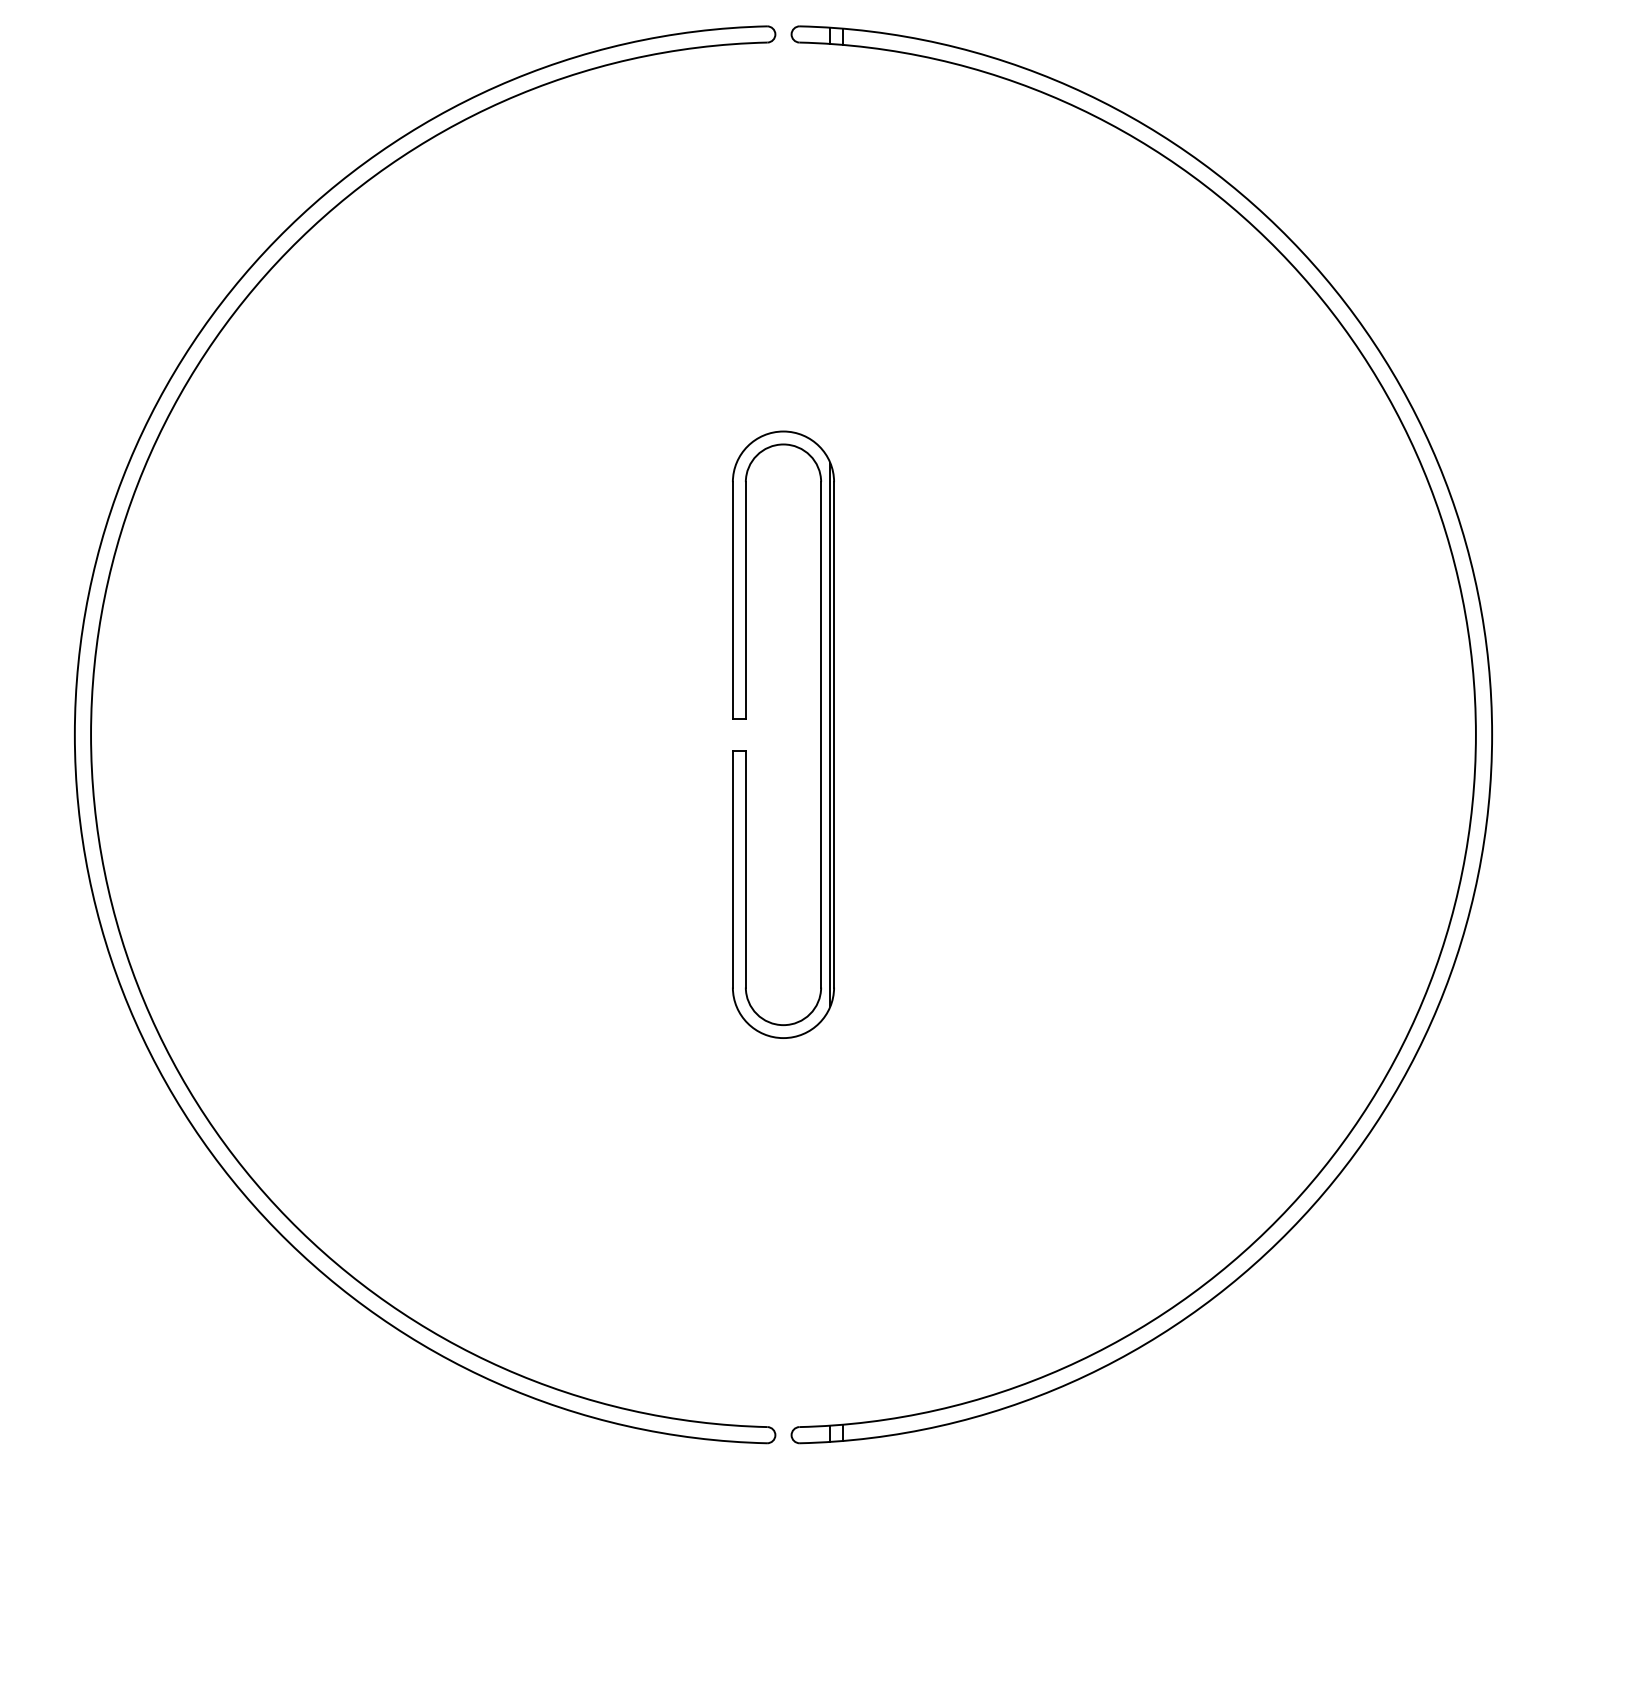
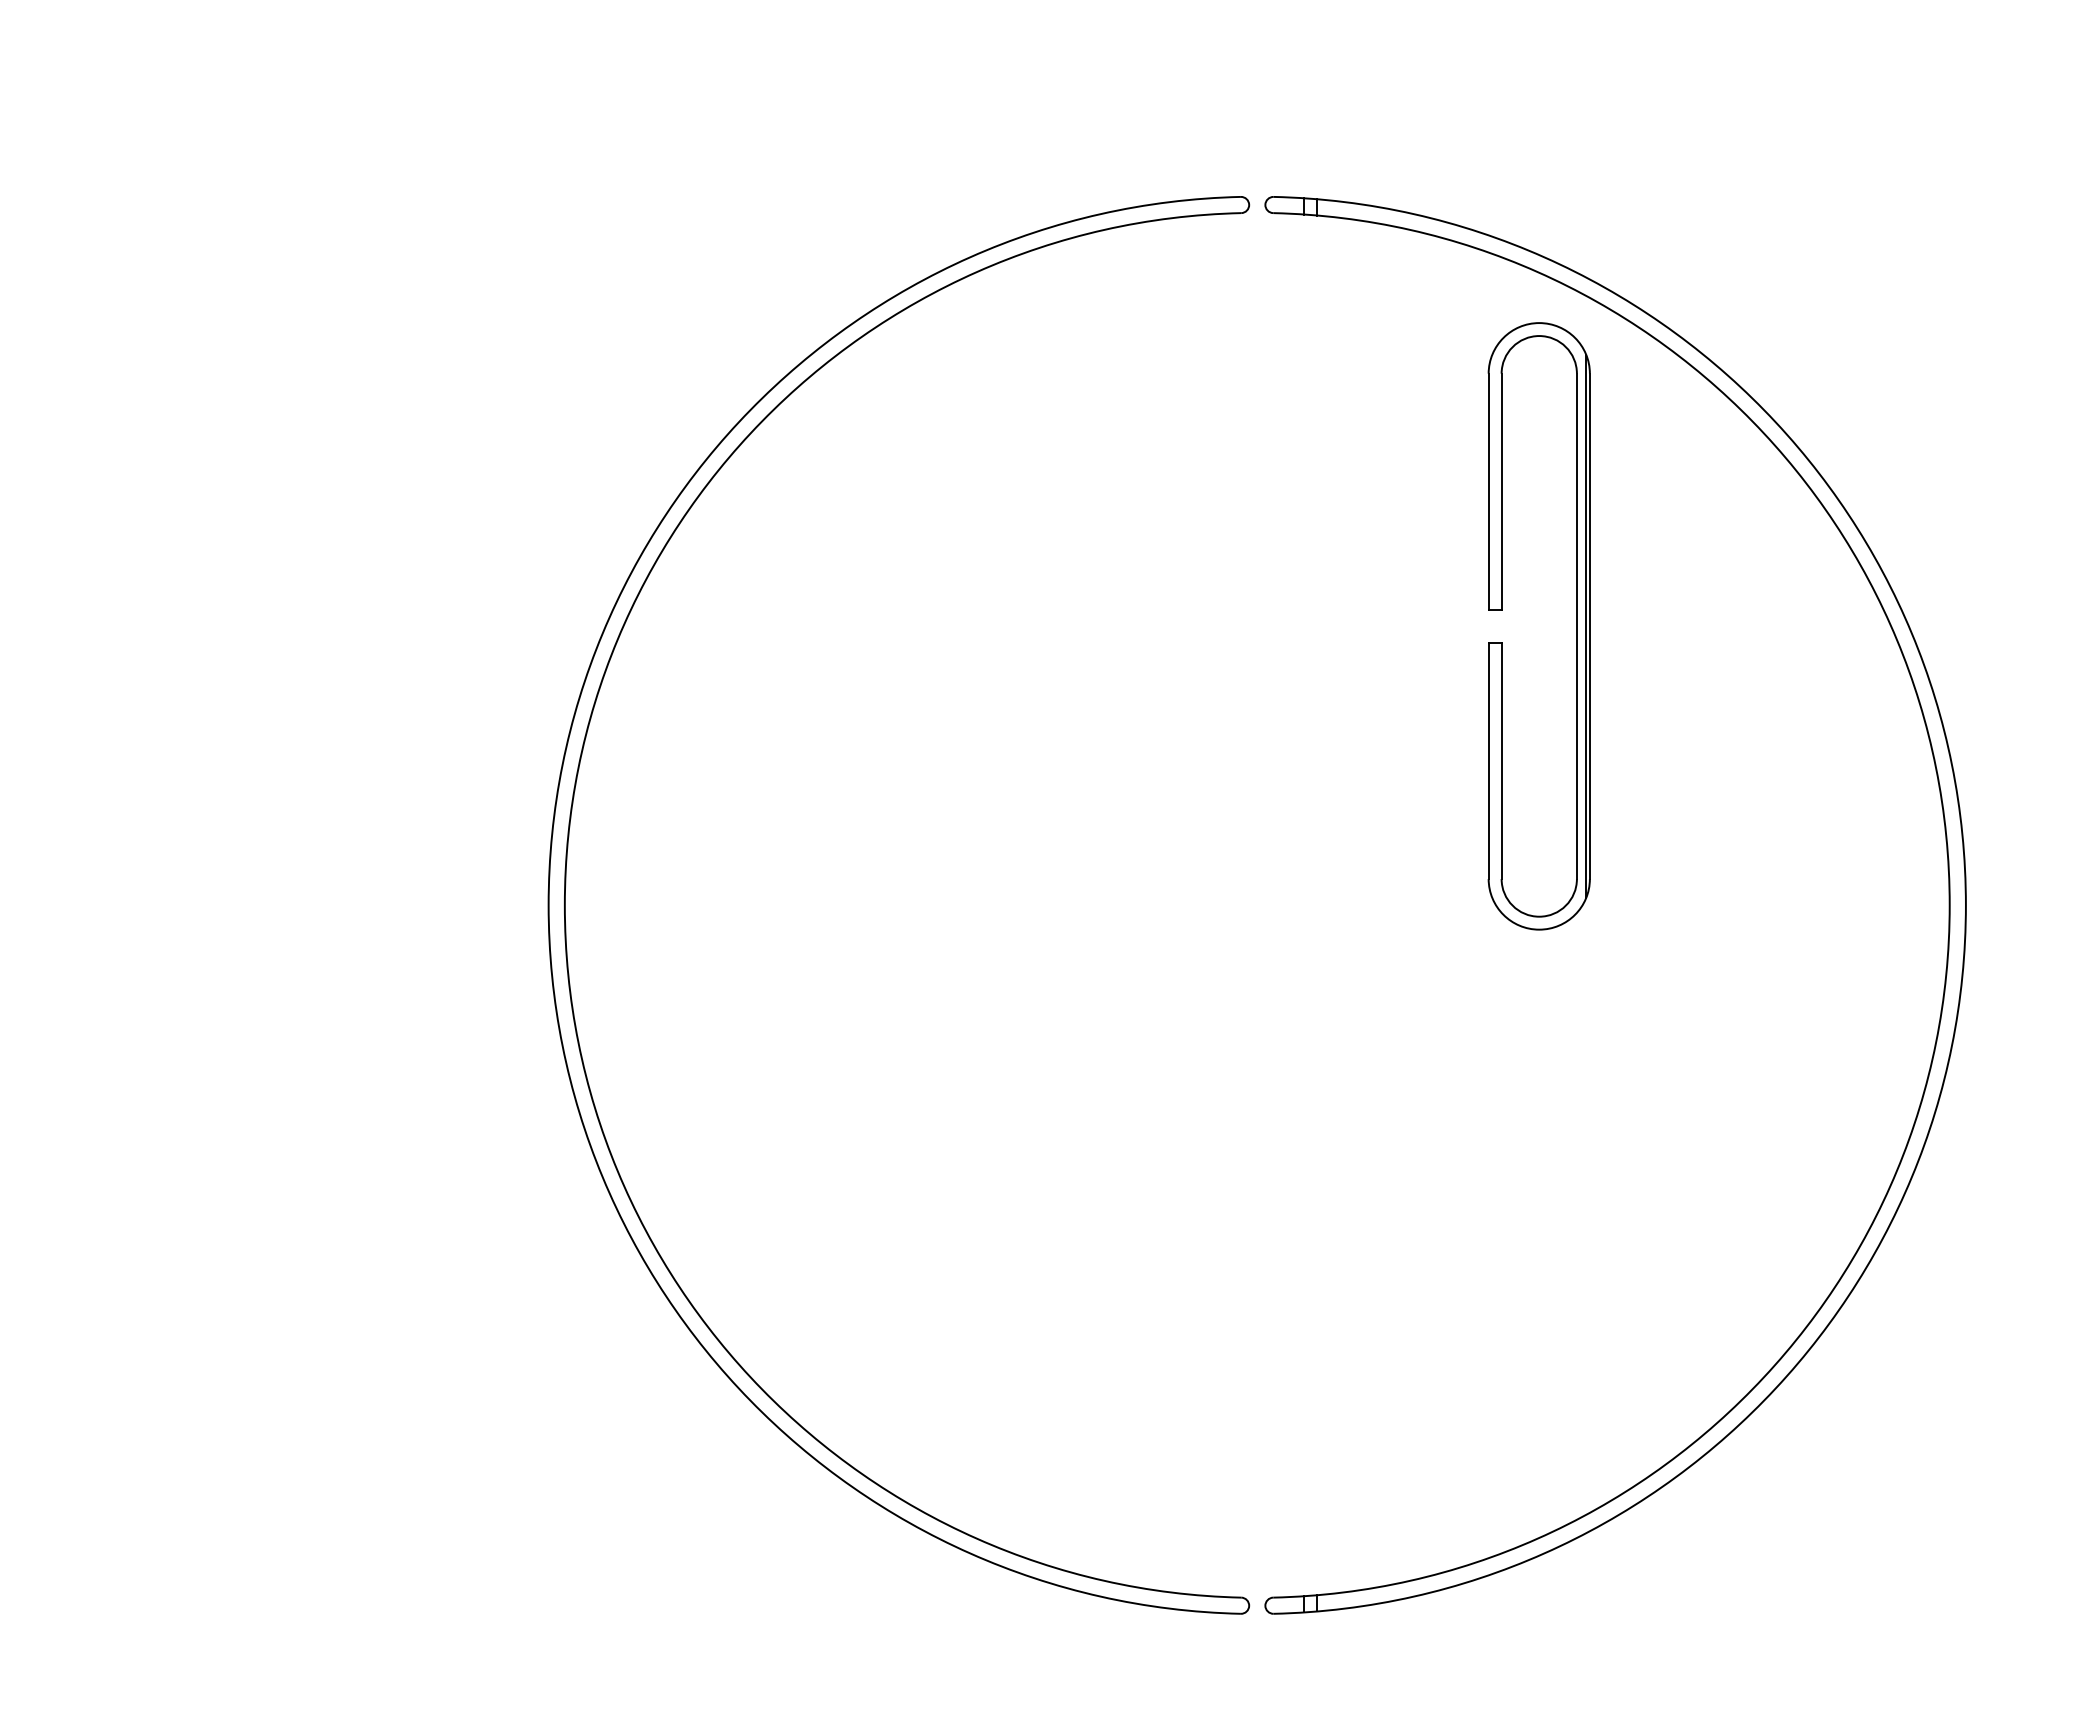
part: (820, 734) -> (1576, 626), moved

